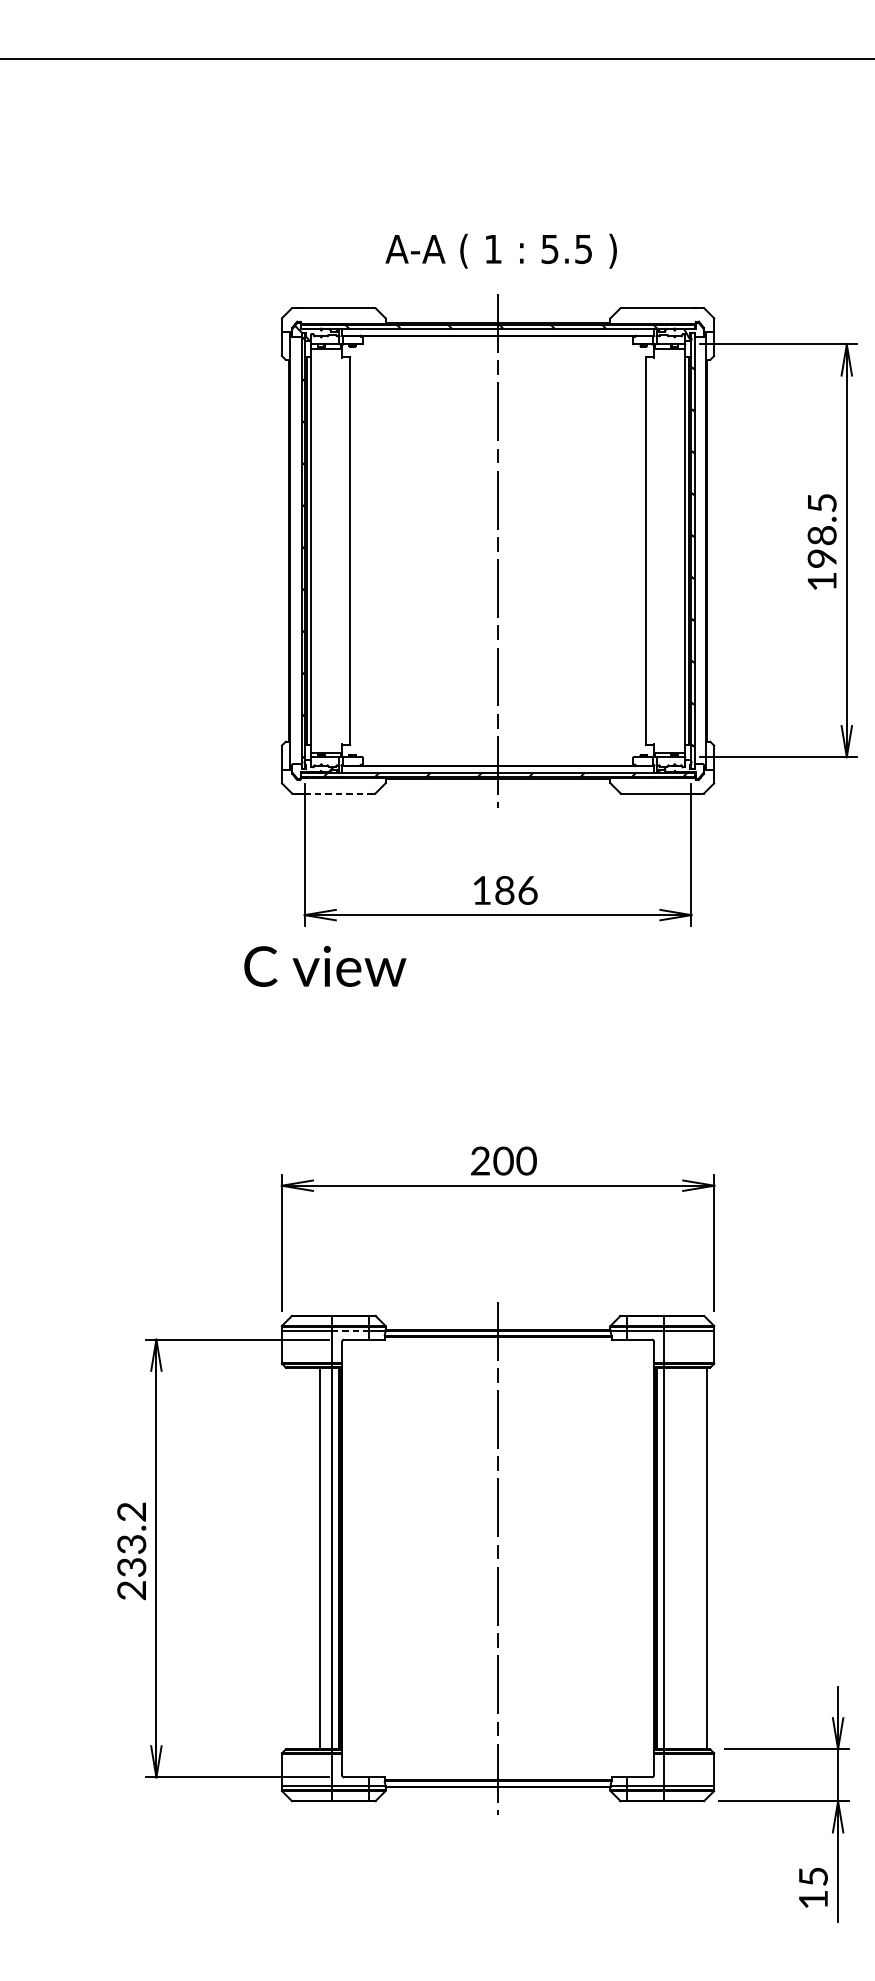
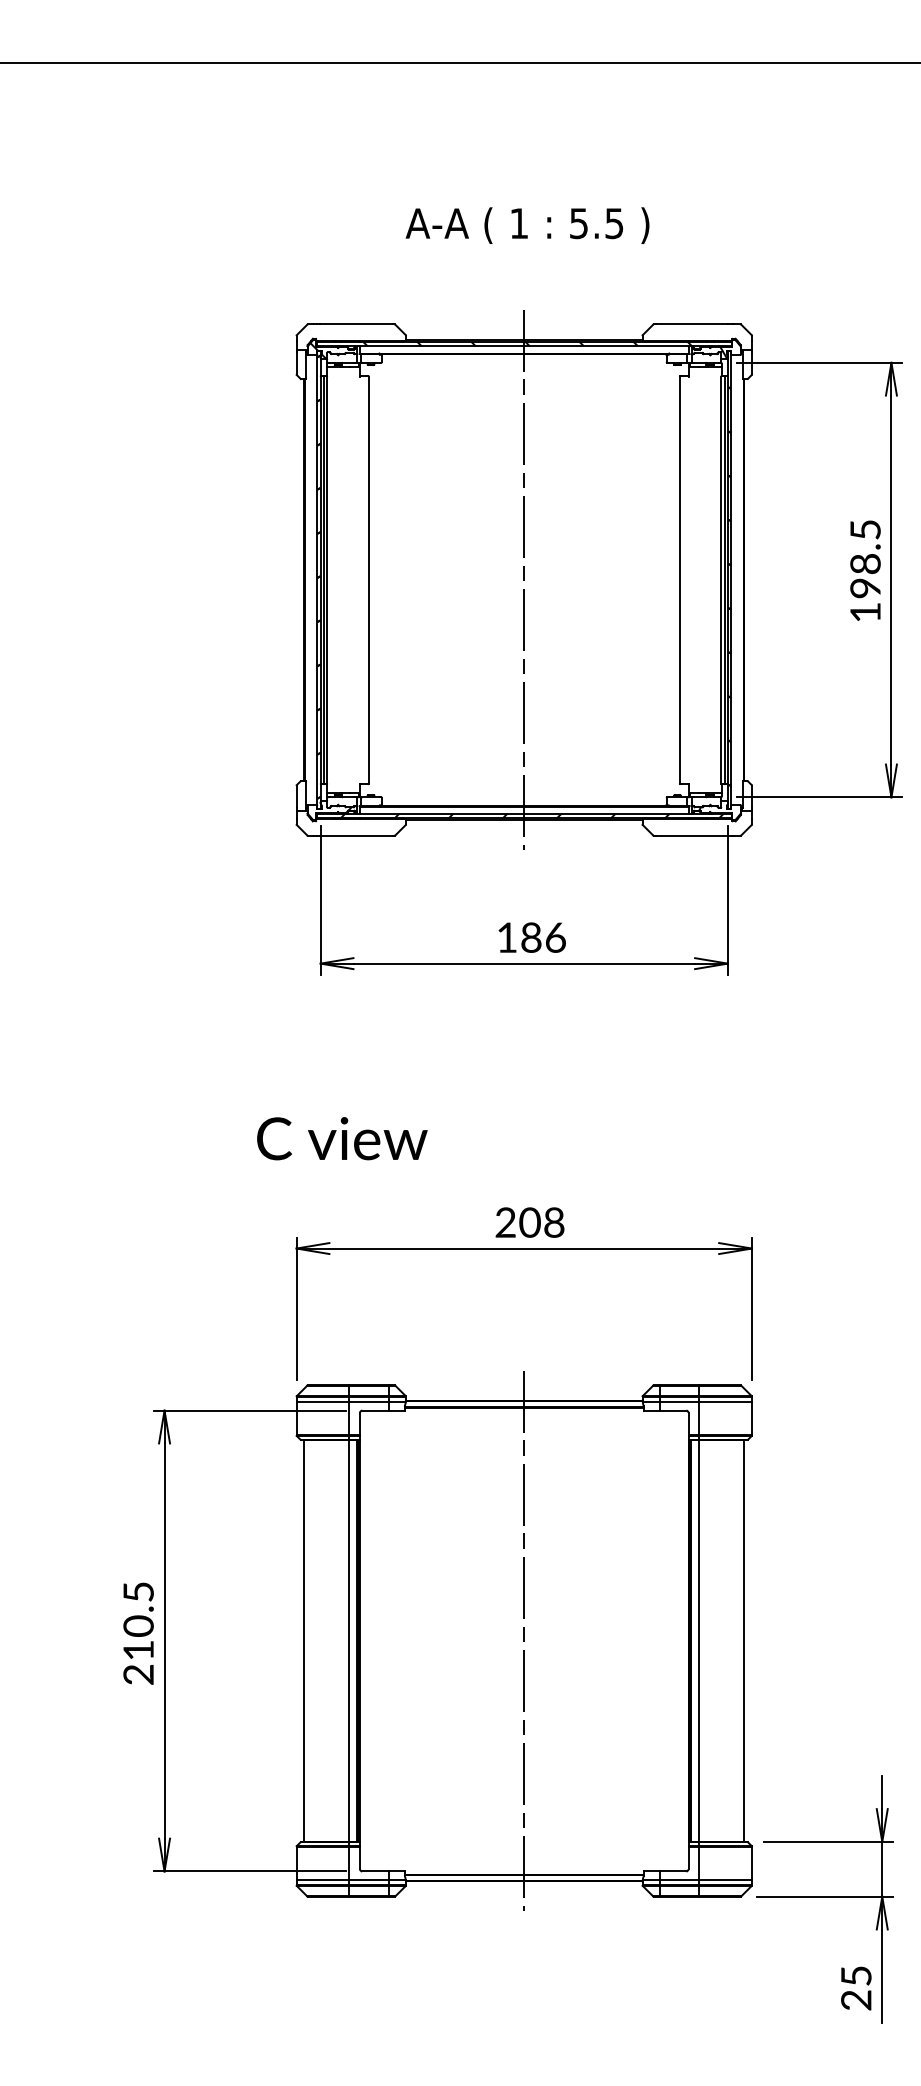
text: (501, 251) -> (527, 225), moved
line: (338, 793) -> (356, 835), dashed -> solid
text: (325, 966) -> (342, 1138), moved
text: (526, 1160) -> (554, 1222), 200 -> 208
line: (350, 1331) -> (368, 1401), dashed -> solid
text: (131, 1539) -> (138, 1621), 233.2 -> 210.5
line: (320, 1558) -> (304, 1640), moved
text: (813, 1899) -> (856, 2000), 15 -> 25

